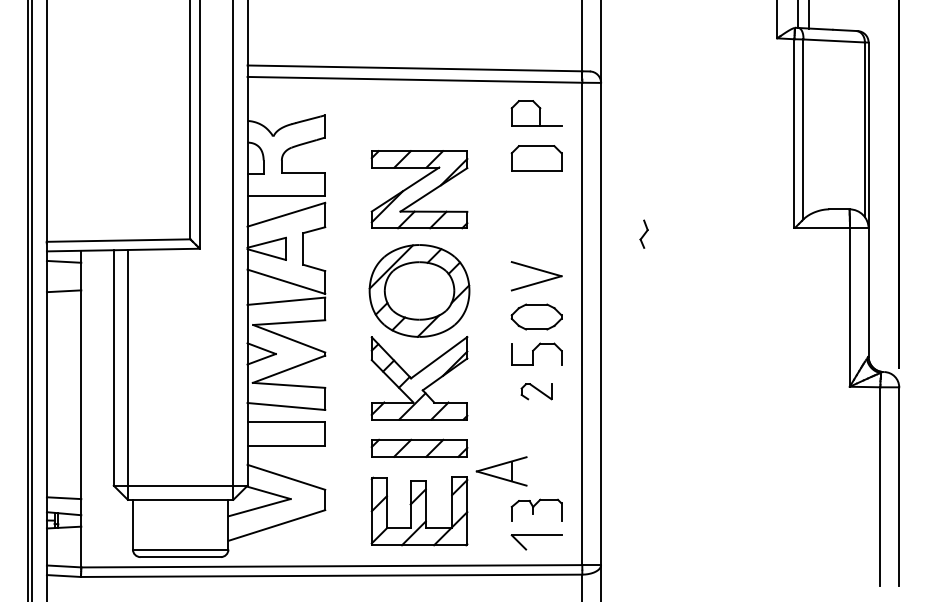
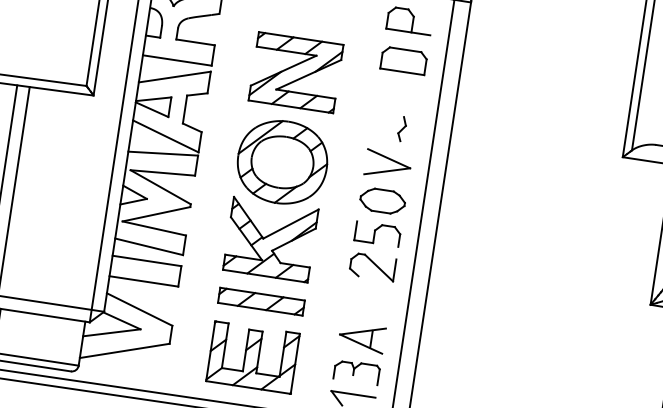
part: (643, 233) -> (401, 128), moved
part: (536, 391) -> (372, 267), size x1.67
part: (501, 471) -> (361, 337), moved

